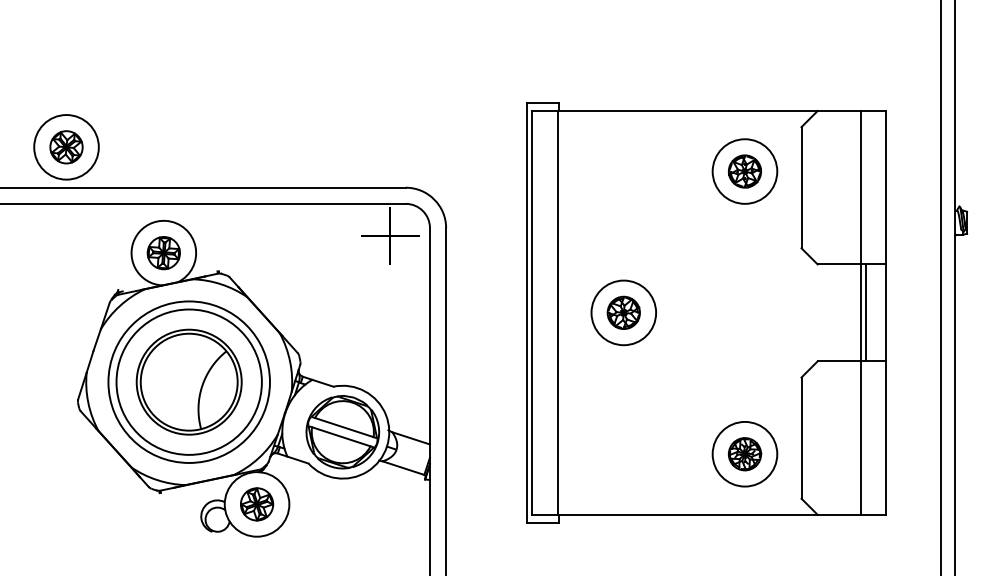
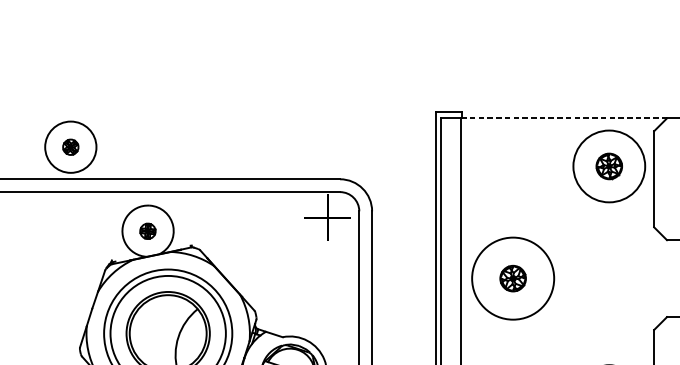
line: (687, 110) -> (563, 117), solid -> dashed
part: (66, 147) -> (70, 147), size x0.6
circle: (744, 171) -> (608, 166), size x1.4
part: (163, 253) -> (147, 231), size x0.6
circle: (623, 312) -> (512, 278), size x1.6

